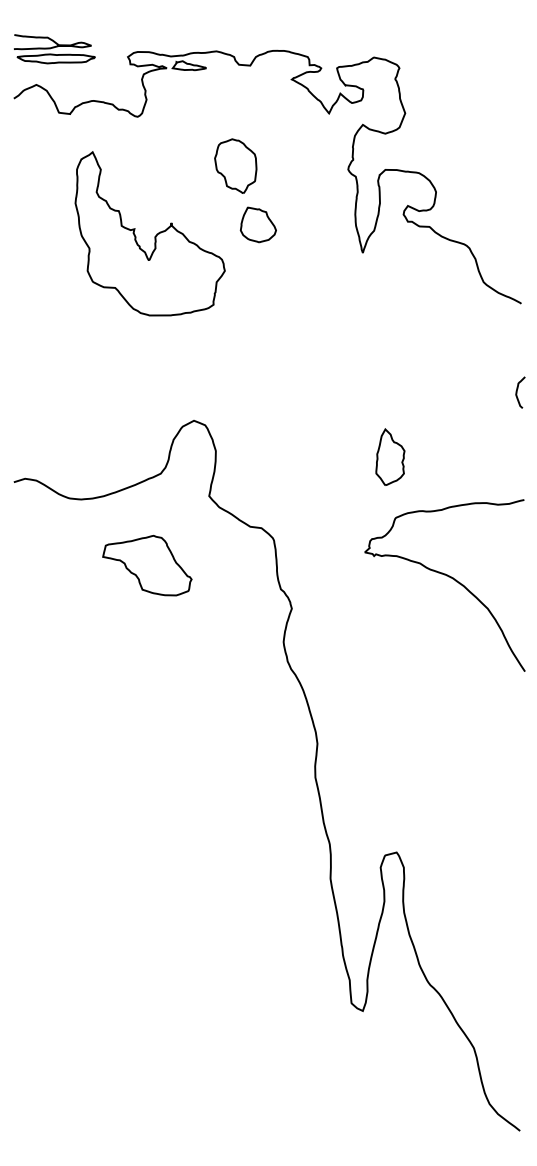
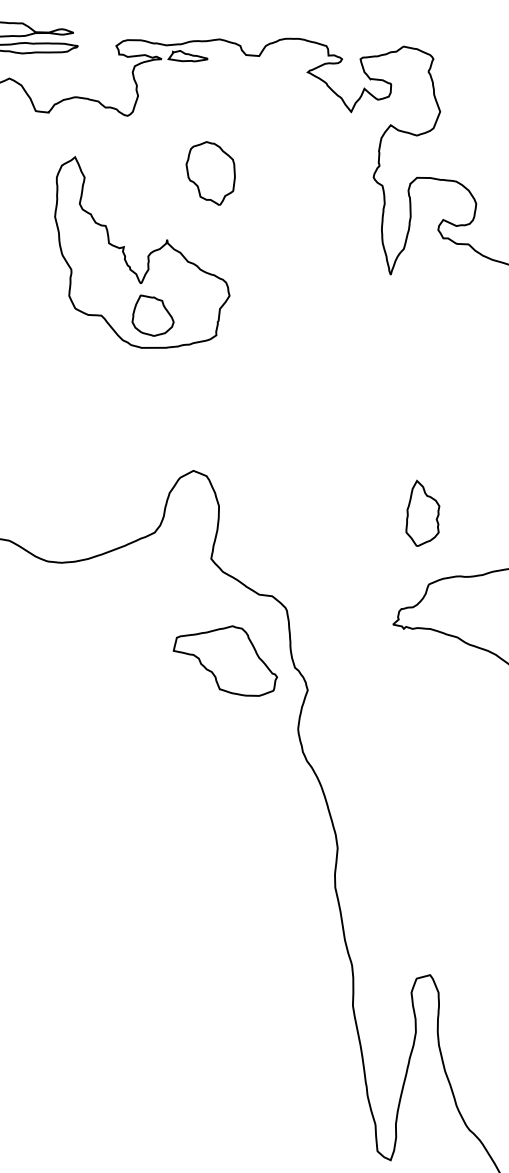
part: (235, 165) -> (210, 172), moved
part: (257, 224) -> (152, 315), moved
part: (147, 565) -> (225, 660), moved

